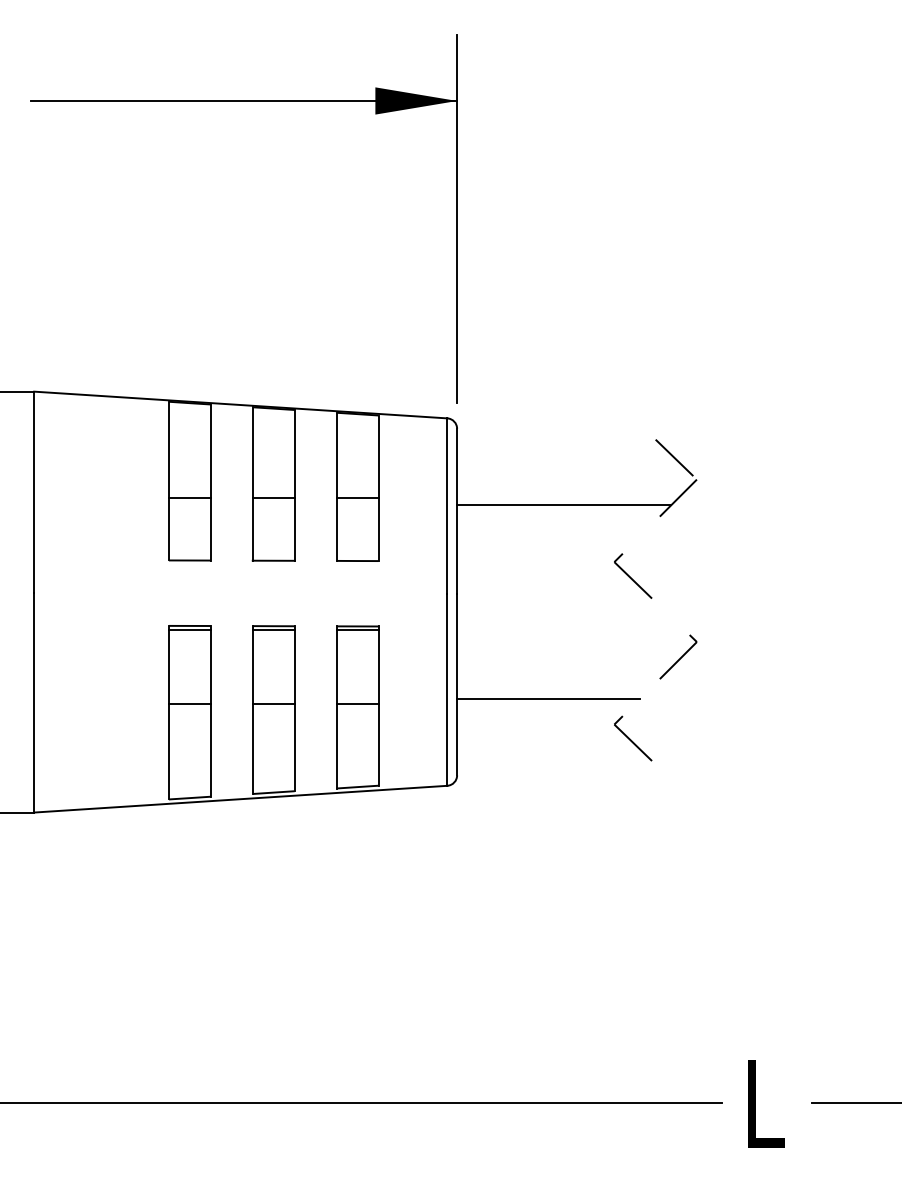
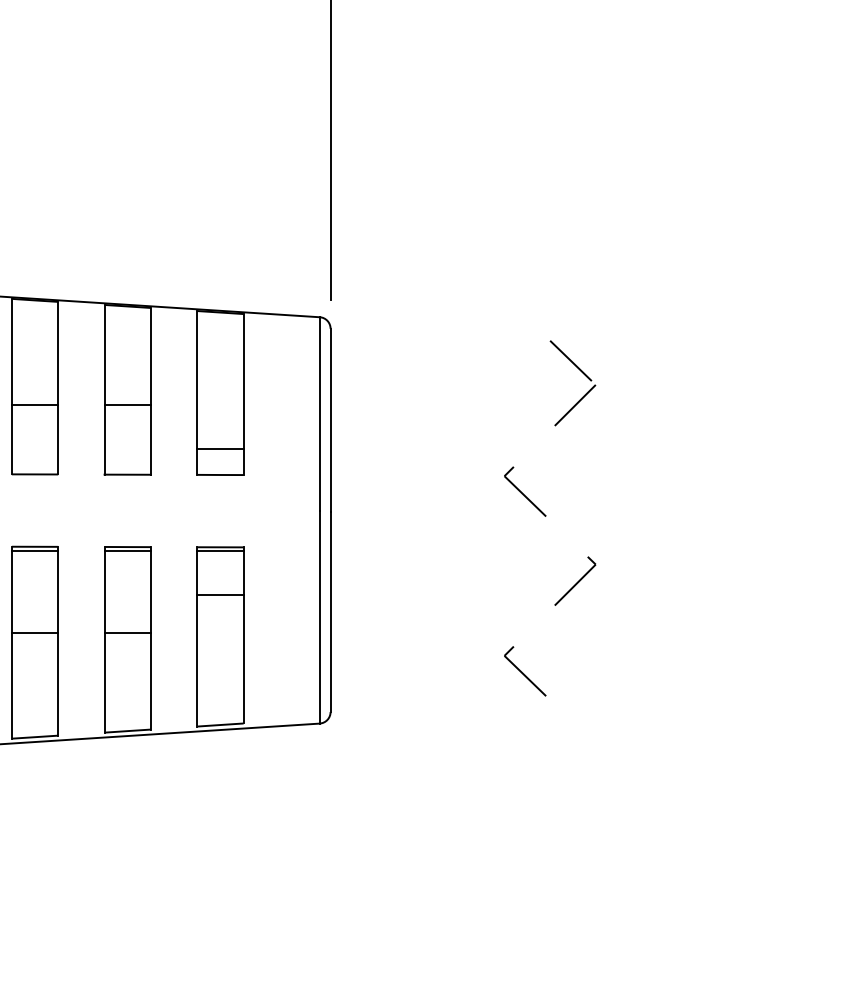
line: (357, 497) -> (220, 448), moved
line: (564, 505) -> (449, 413), removed
line: (548, 699) -> (431, 628), removed
line: (357, 703) -> (220, 594), moved

